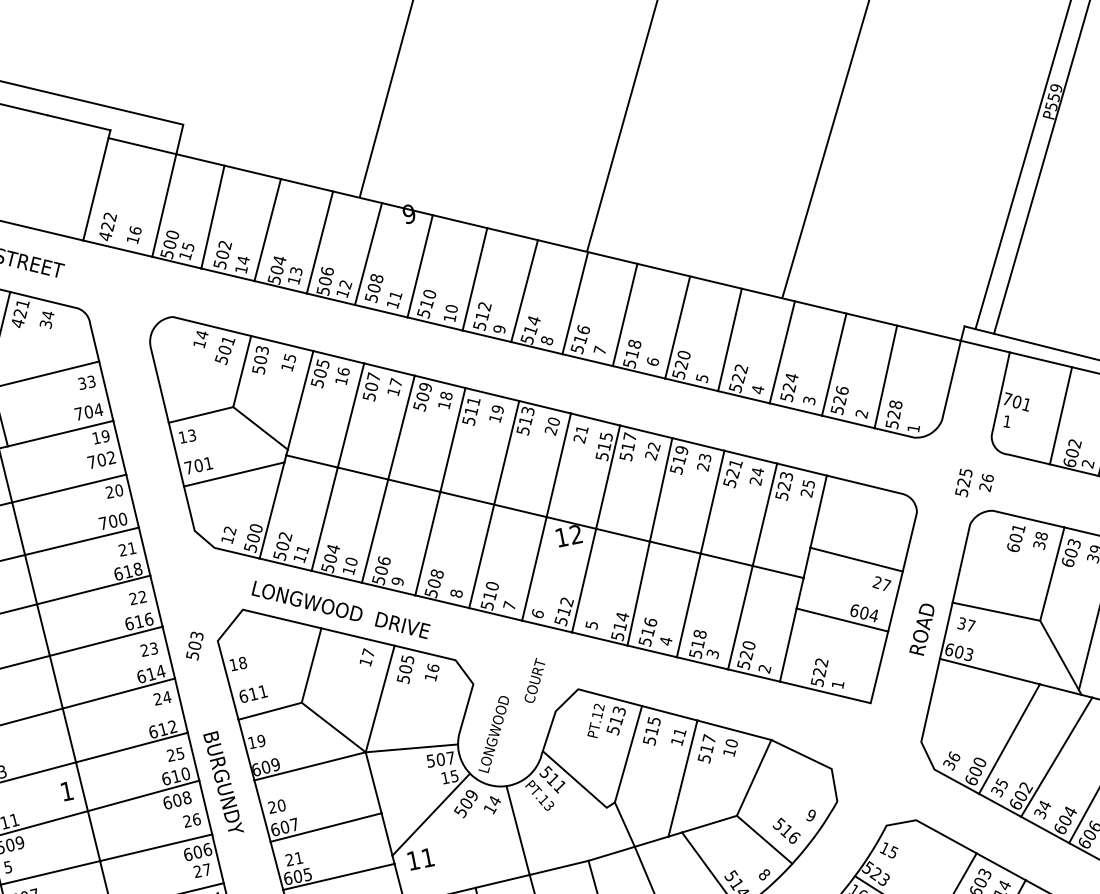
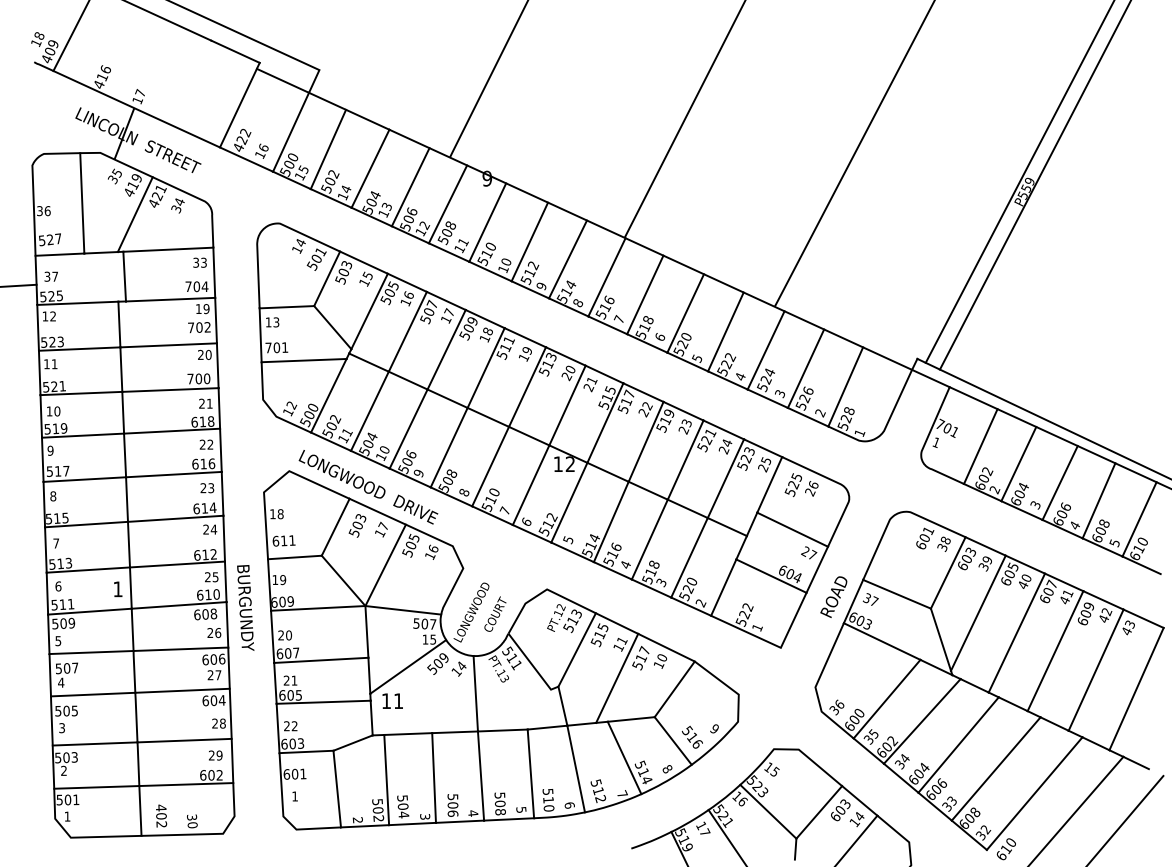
text: (973, 481) -> (801, 485), moved
text: (194, 645) -> (357, 525), moved
text: (534, 679) -> (495, 613), moved

